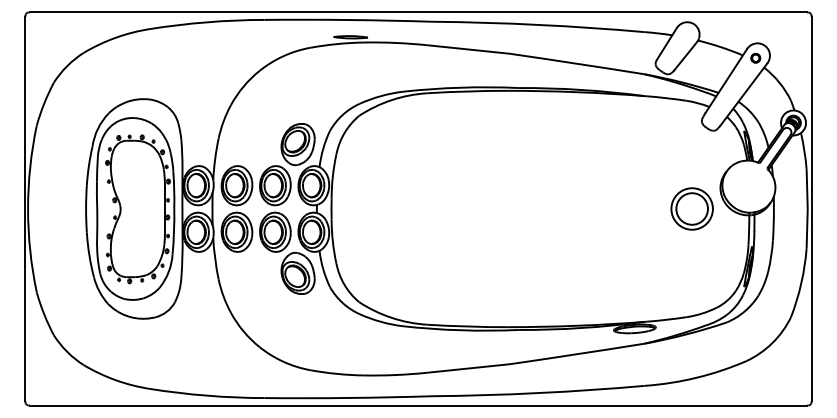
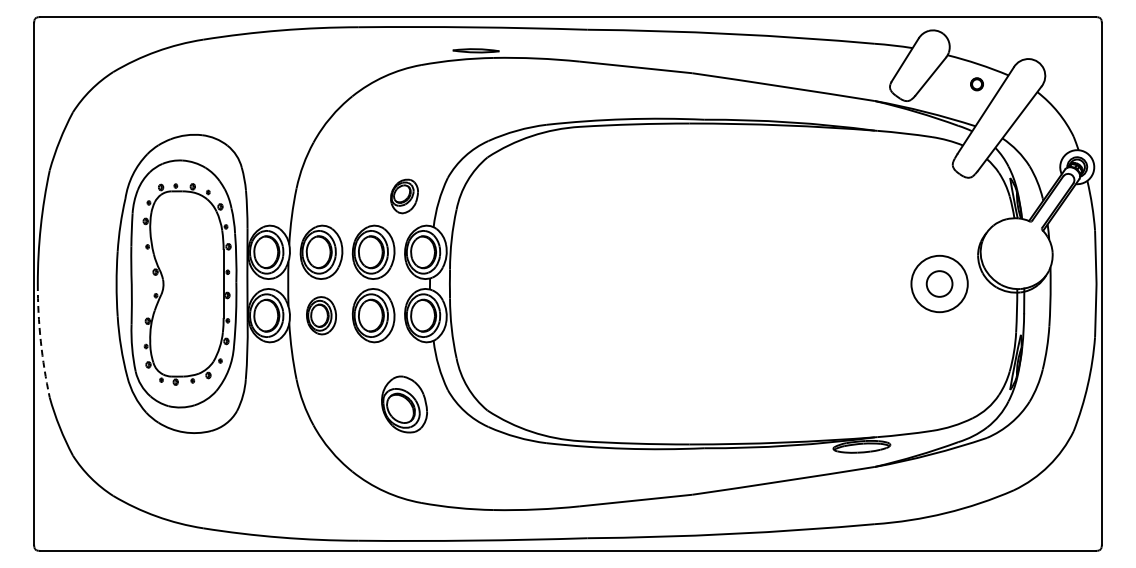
circle: (755, 58) -> (976, 84), moved
part: (298, 144) -> (404, 196), size x0.6
circle: (692, 208) -> (939, 283), size x0.6
part: (236, 232) -> (321, 315), size x0.7
arc: (30, 251) -> (40, 341), solid -> dashed
part: (298, 273) -> (404, 404), moved

